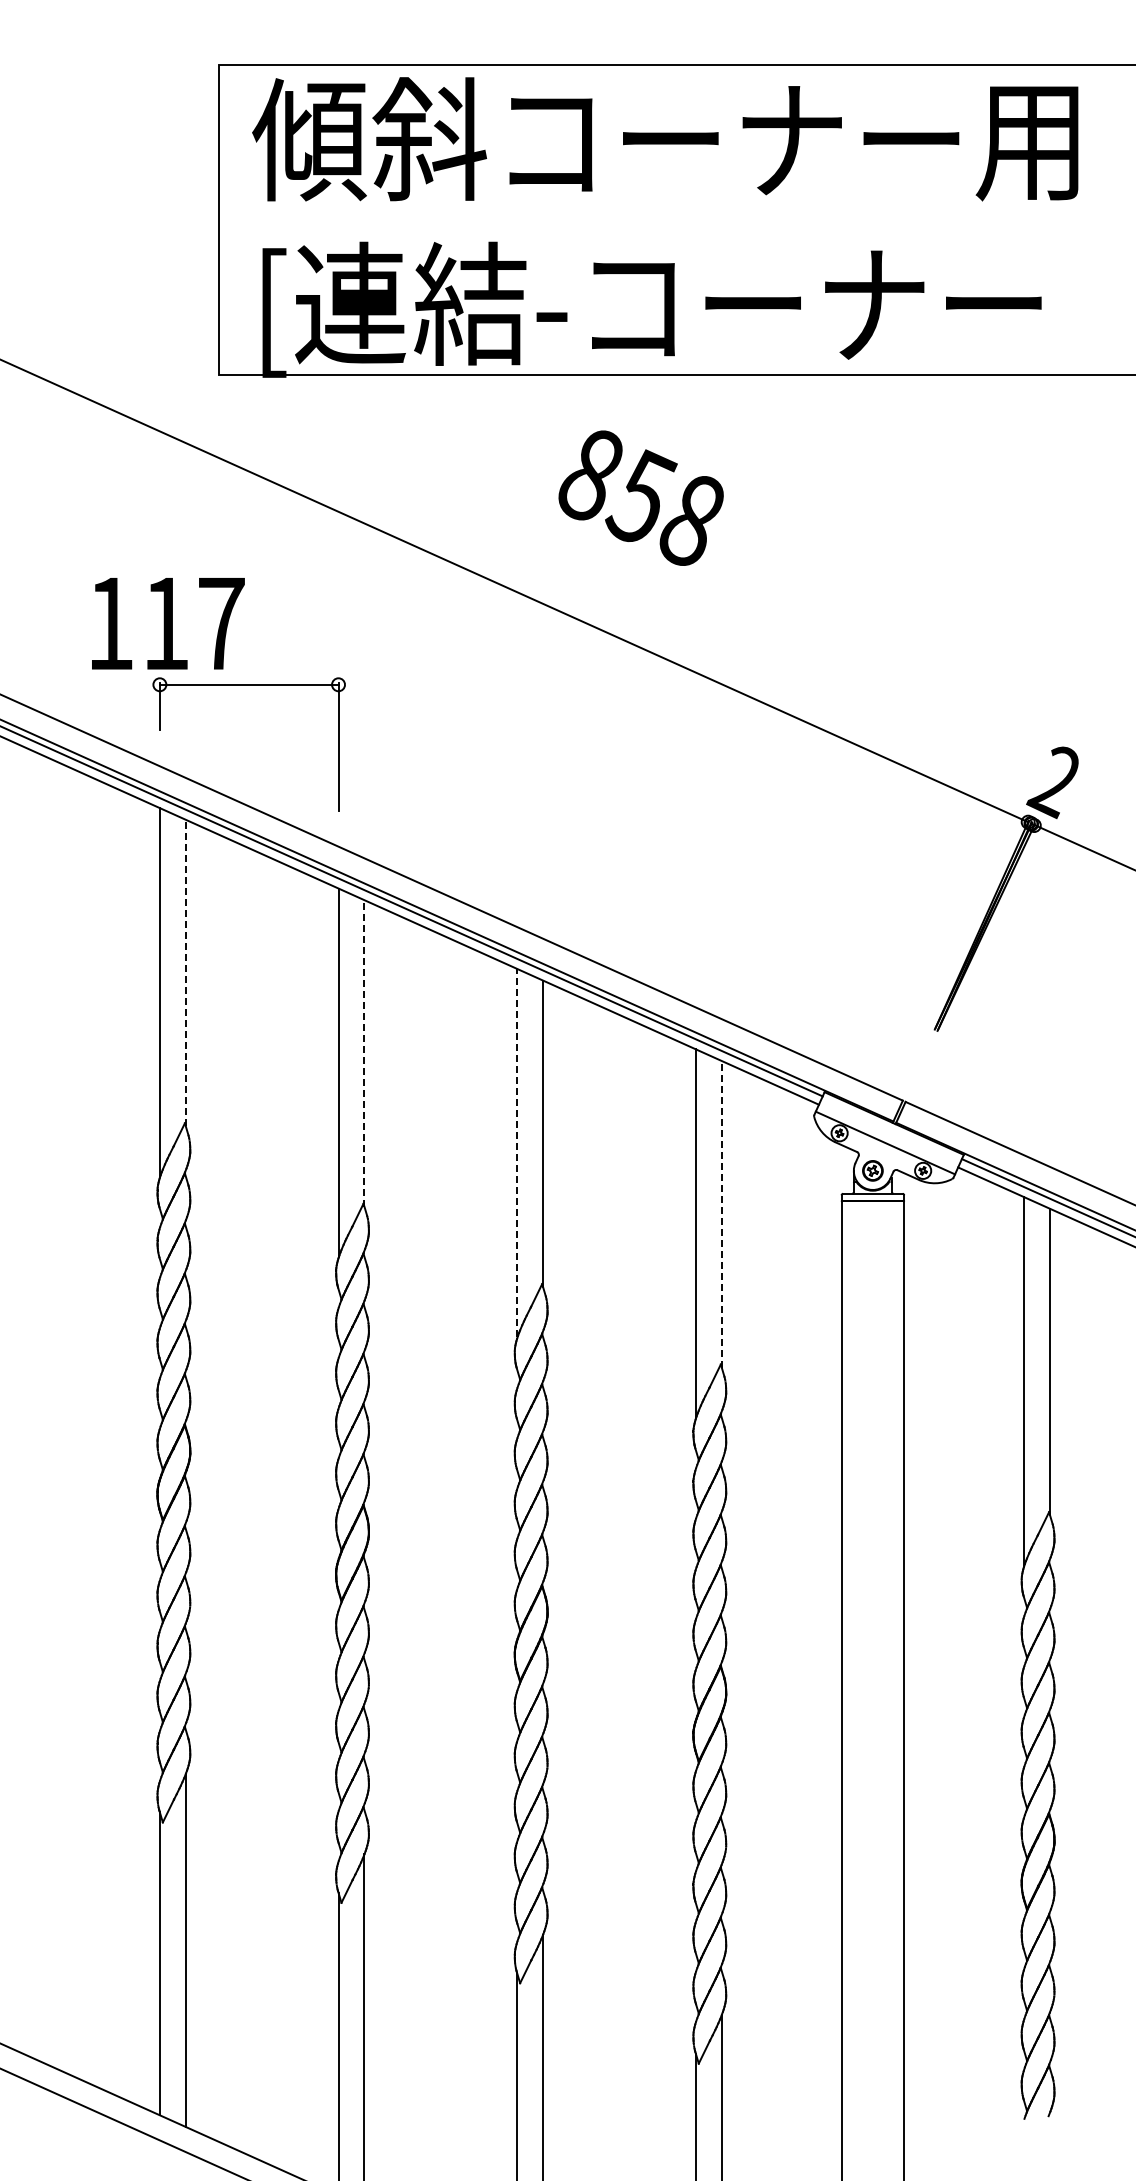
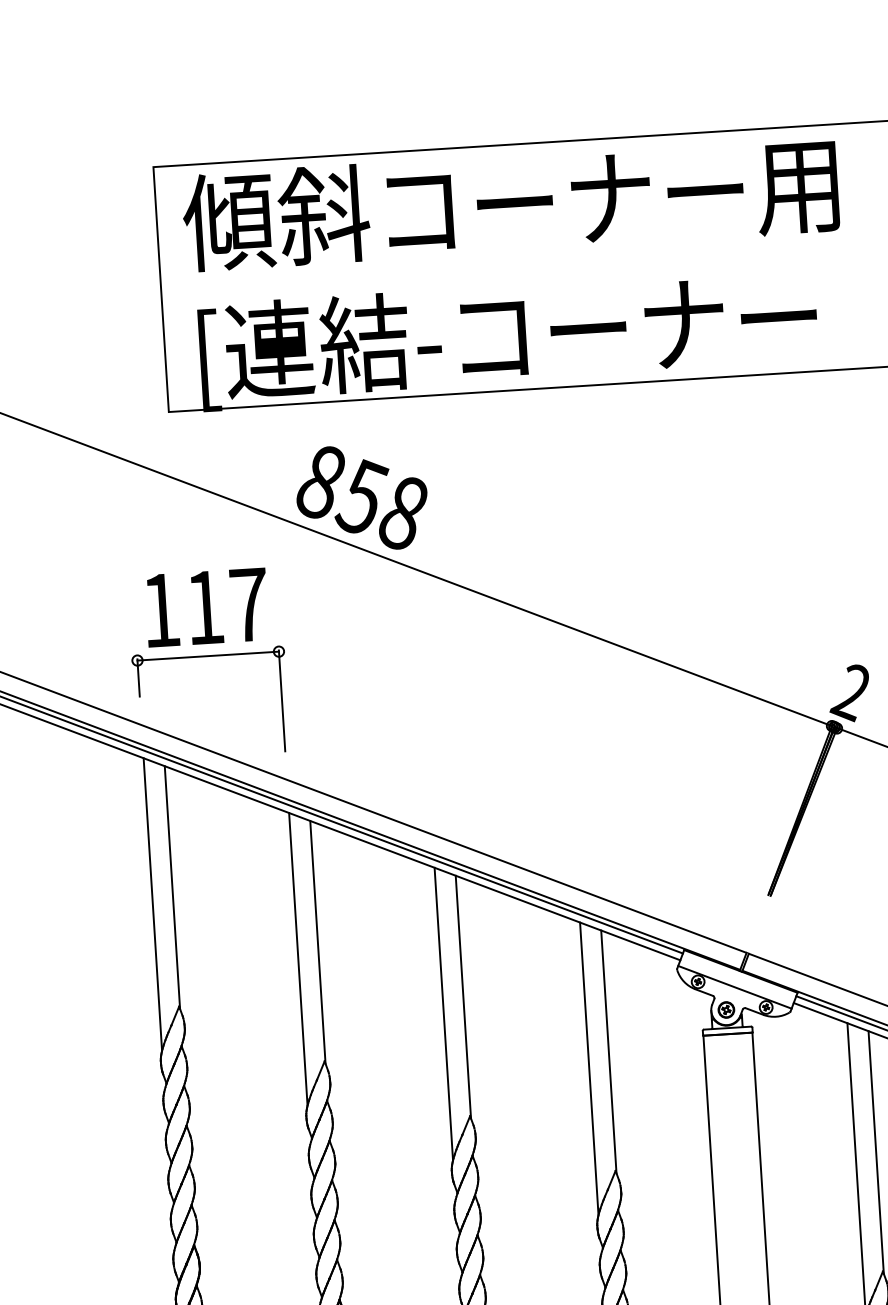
text: (640, 497) -> (361, 497), moved
text: (168, 623) -> (207, 607), moved
line: (185, 972) -> (172, 887), dashed -> solid
line: (364, 1053) -> (317, 942), dashed -> solid
line: (517, 1152) -> (444, 1013), dashed -> solid
line: (721, 1213) -> (608, 1051), dashed -> solid

